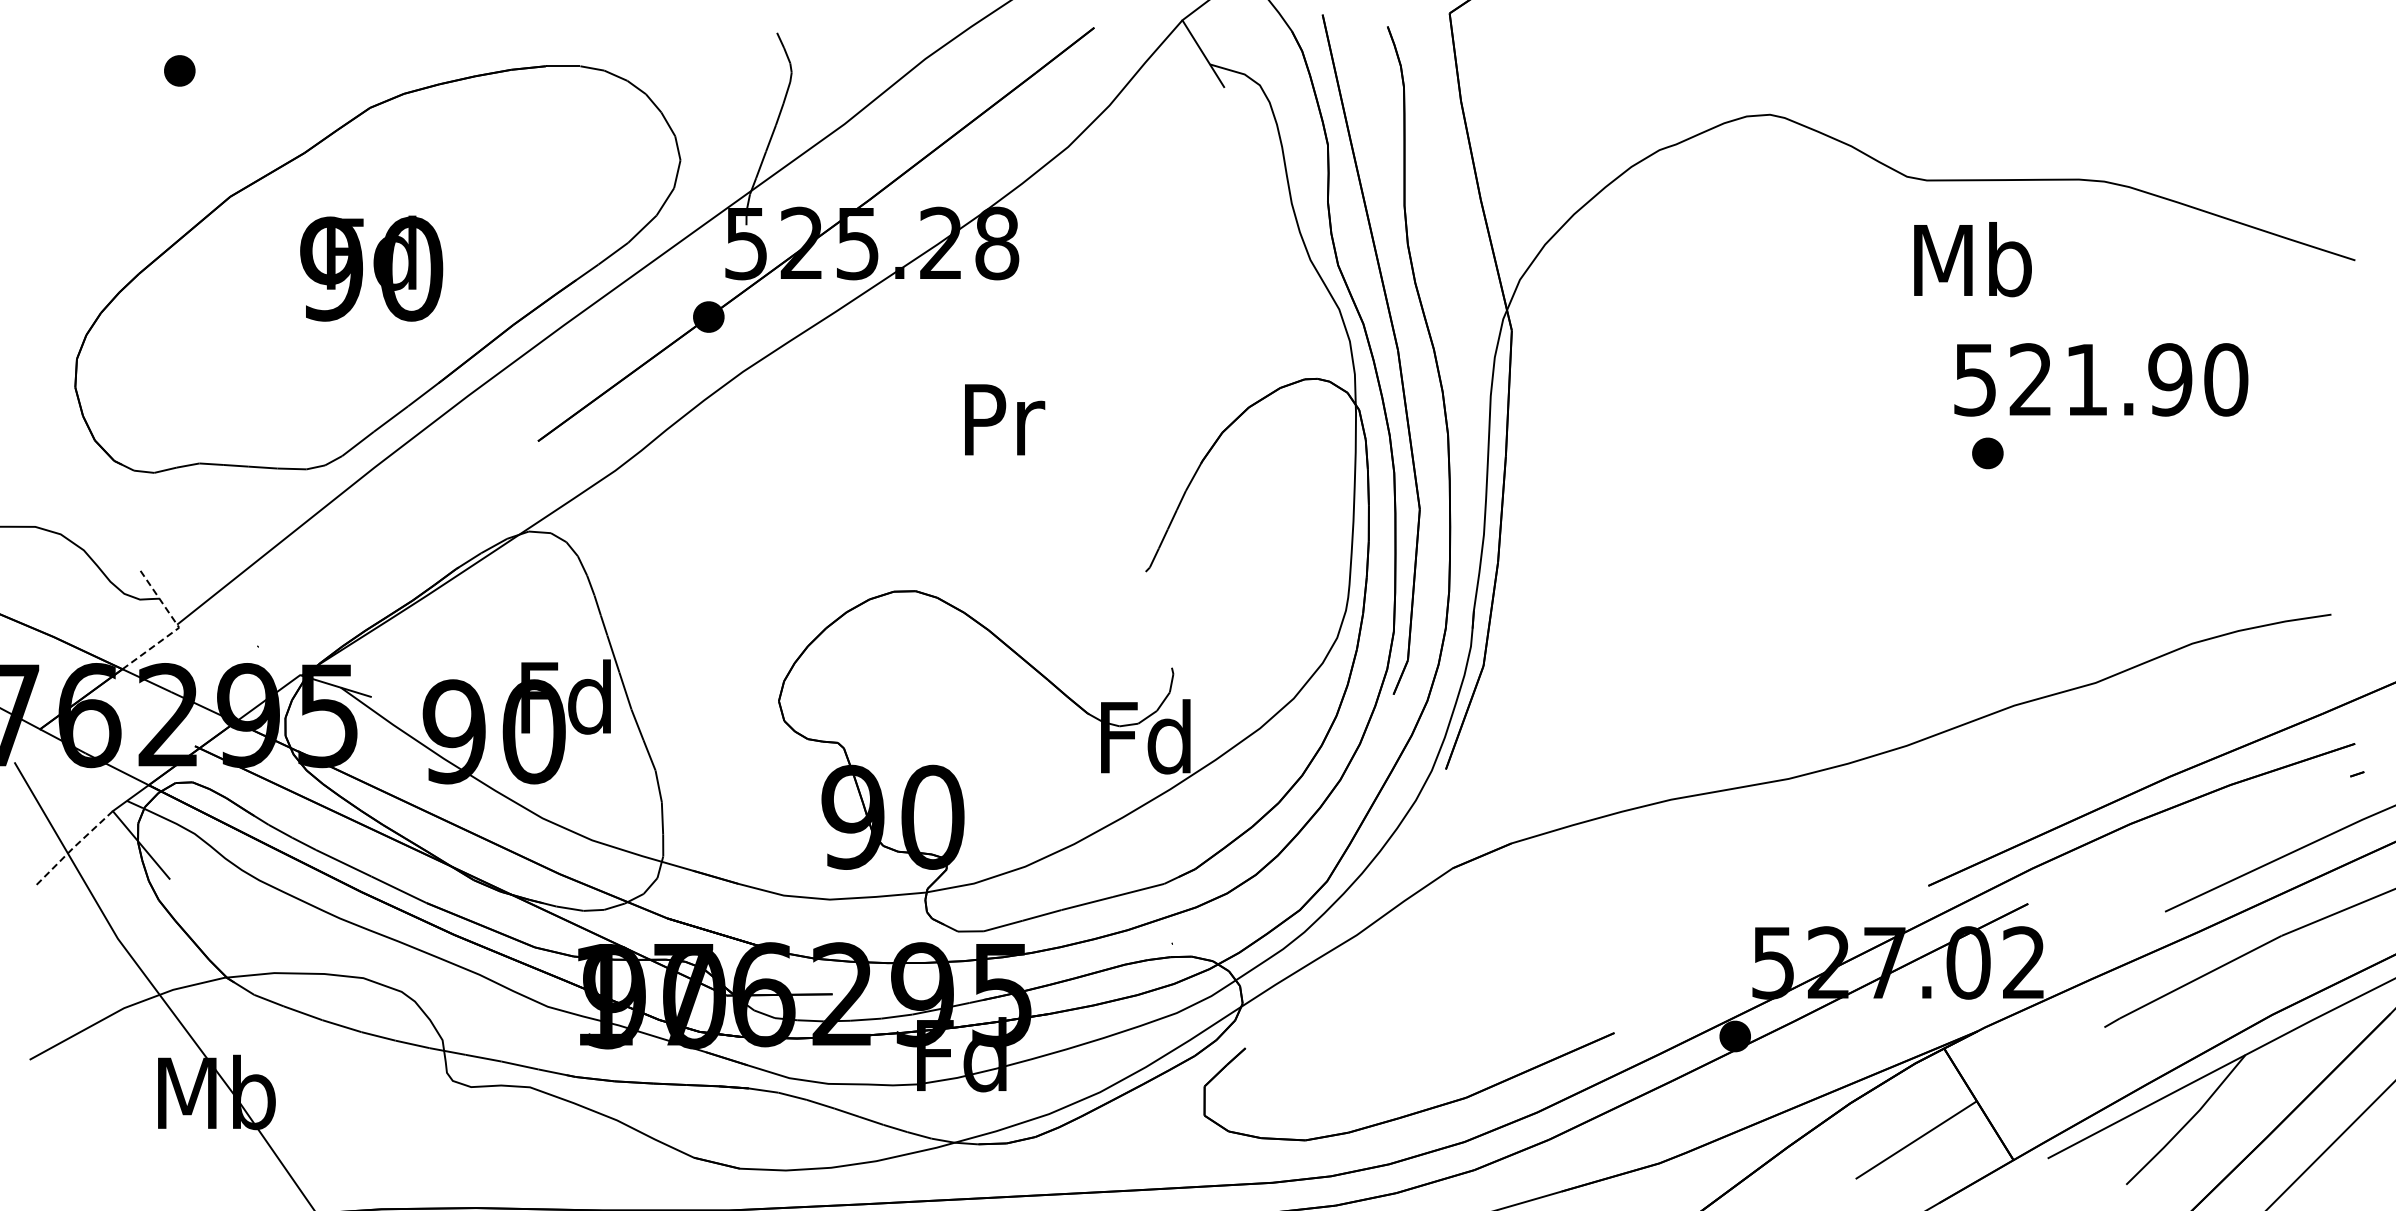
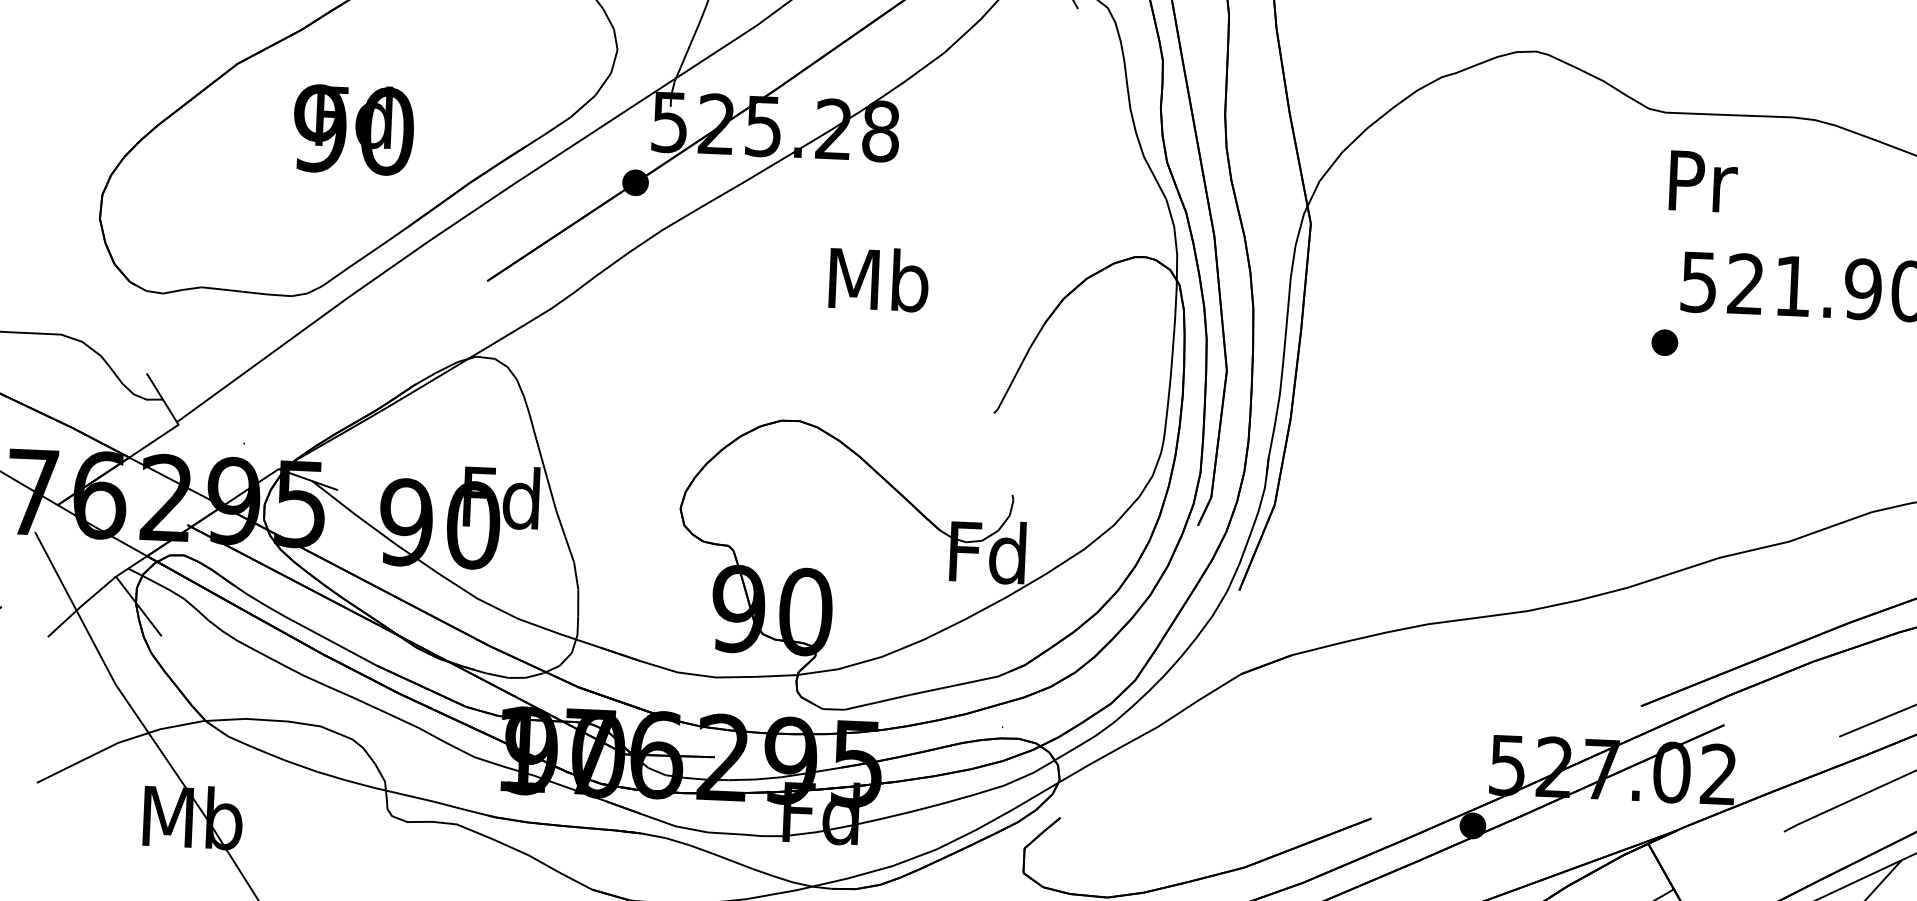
text: (1972, 259) -> (1701, 180), Mb -> Pr
text: (1002, 418) -> (879, 278), Pr -> Mb
part: (1987, 453) -> (1664, 342), moved
line: (179, 627) -> (178, 424), dashed -> solid
line: (73, 848) -> (81, 606), dashed -> solid

